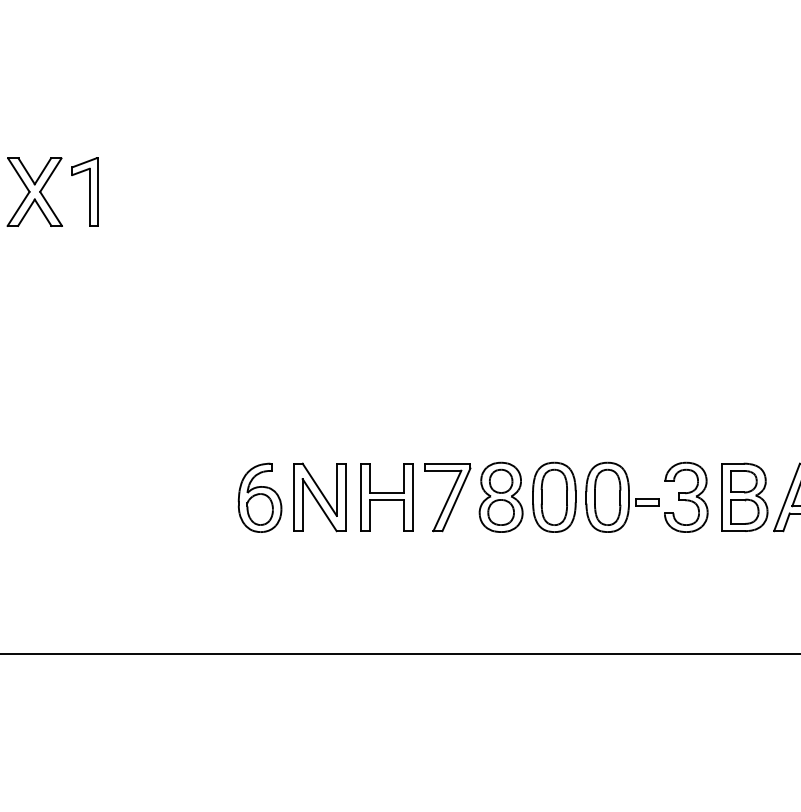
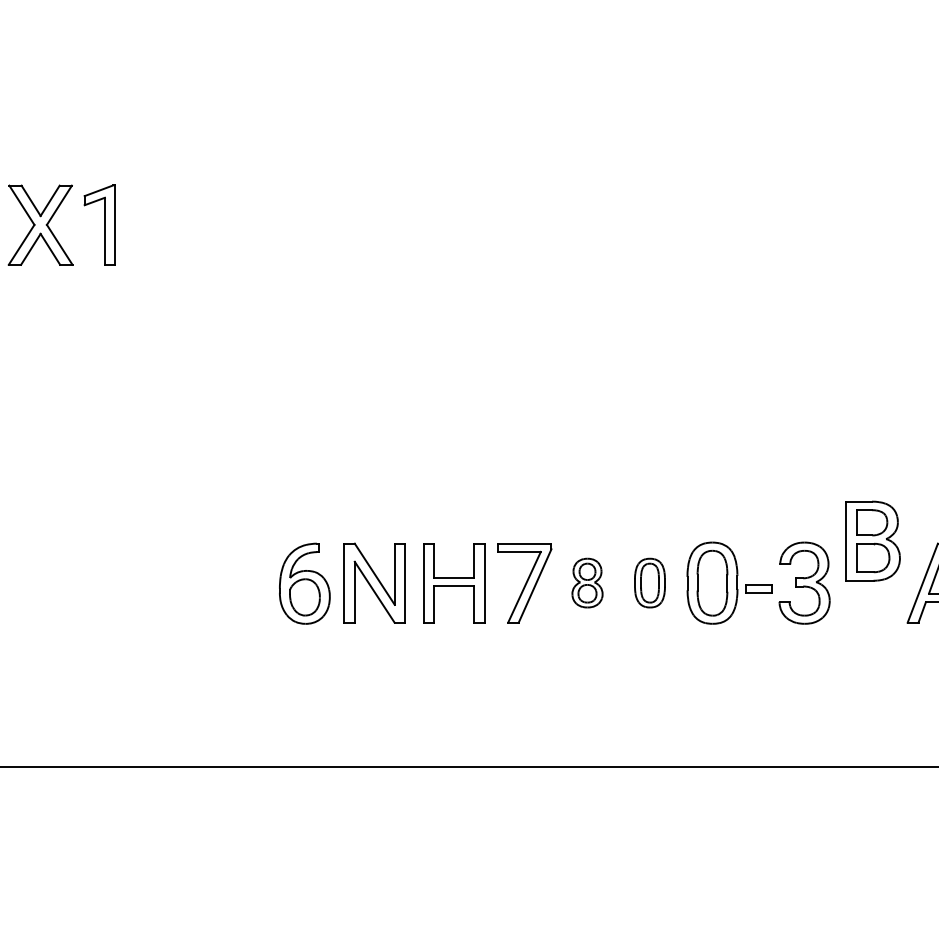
part: (501, 496) -> (587, 582), size x0.6
part: (553, 496) -> (649, 582), size x0.6
part: (744, 496) -> (872, 540), moved

